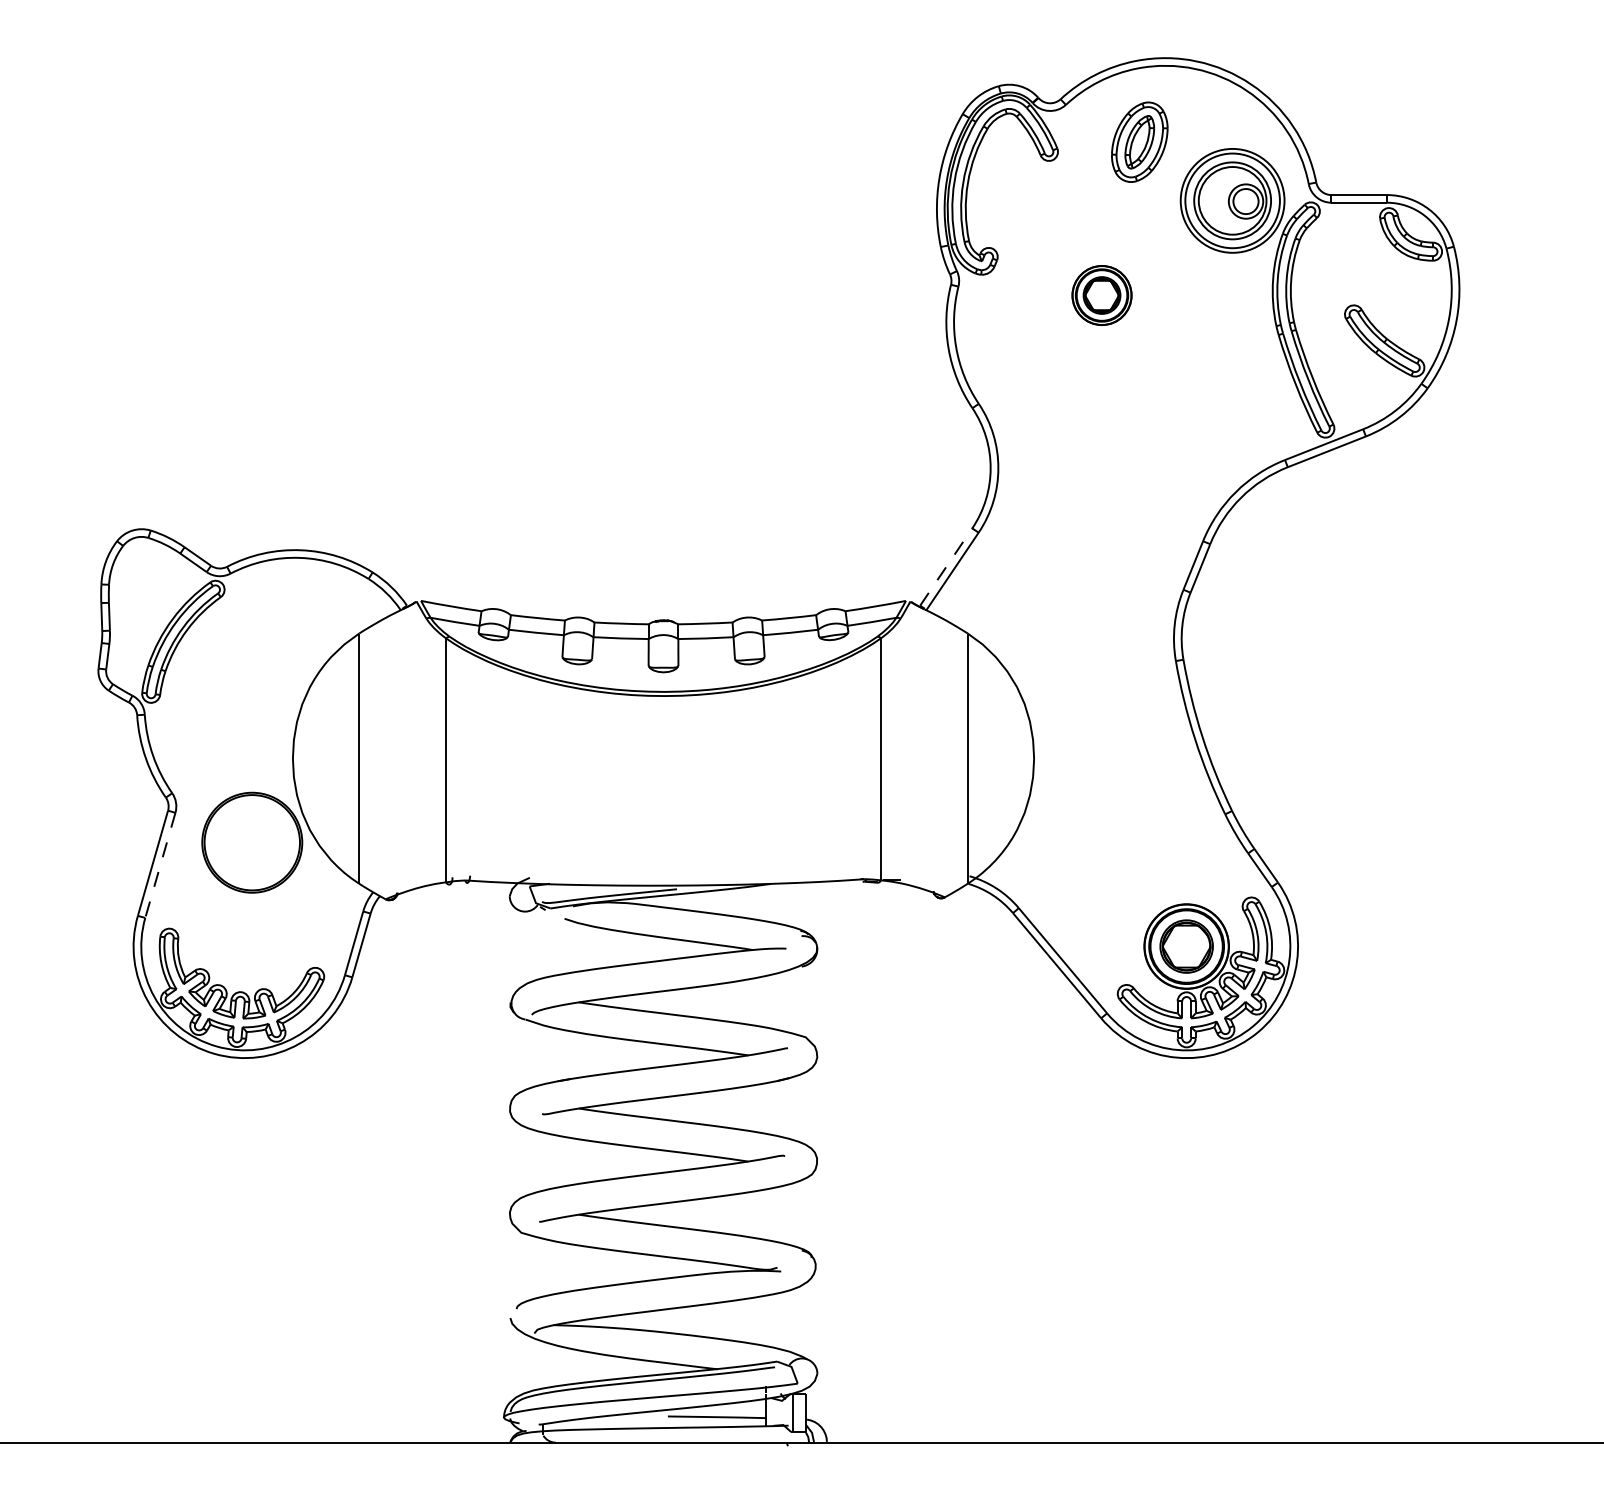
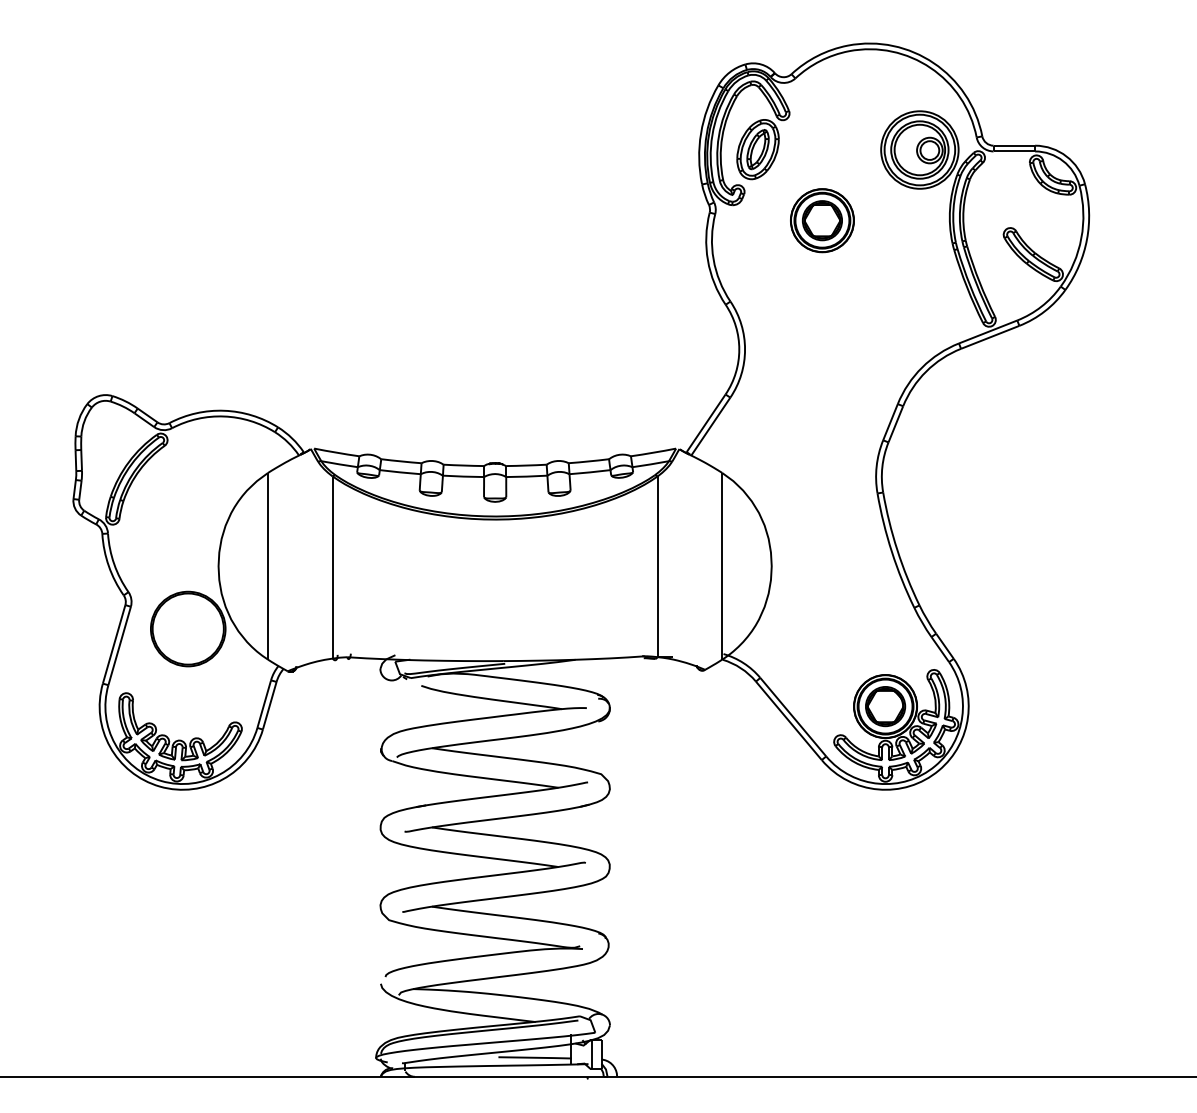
part: (1139, 141) -> (757, 149), moved
part: (1101, 295) -> (822, 220), size x1.43
line: (946, 567) -> (706, 423), dashed -> solid
line: (160, 865) -> (119, 646), dashed -> solid

